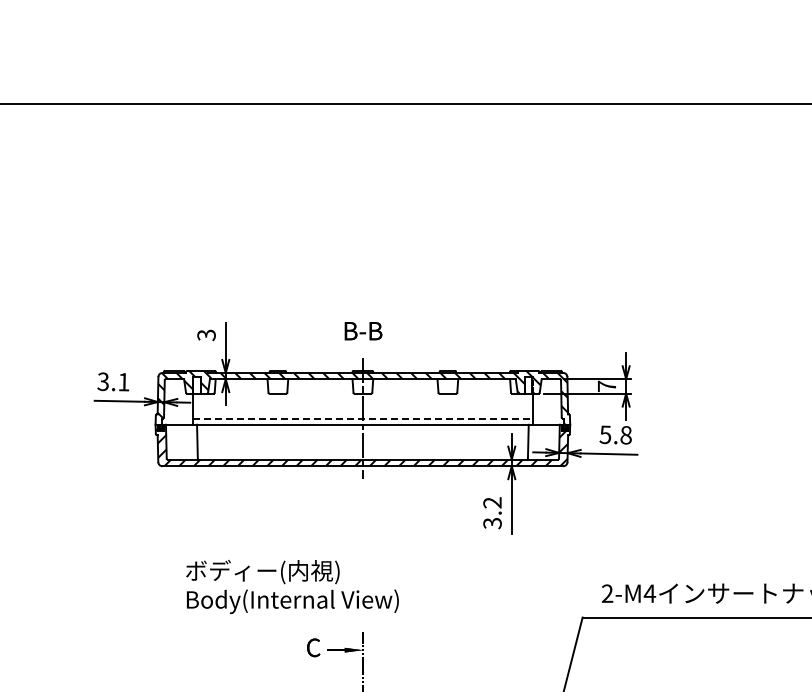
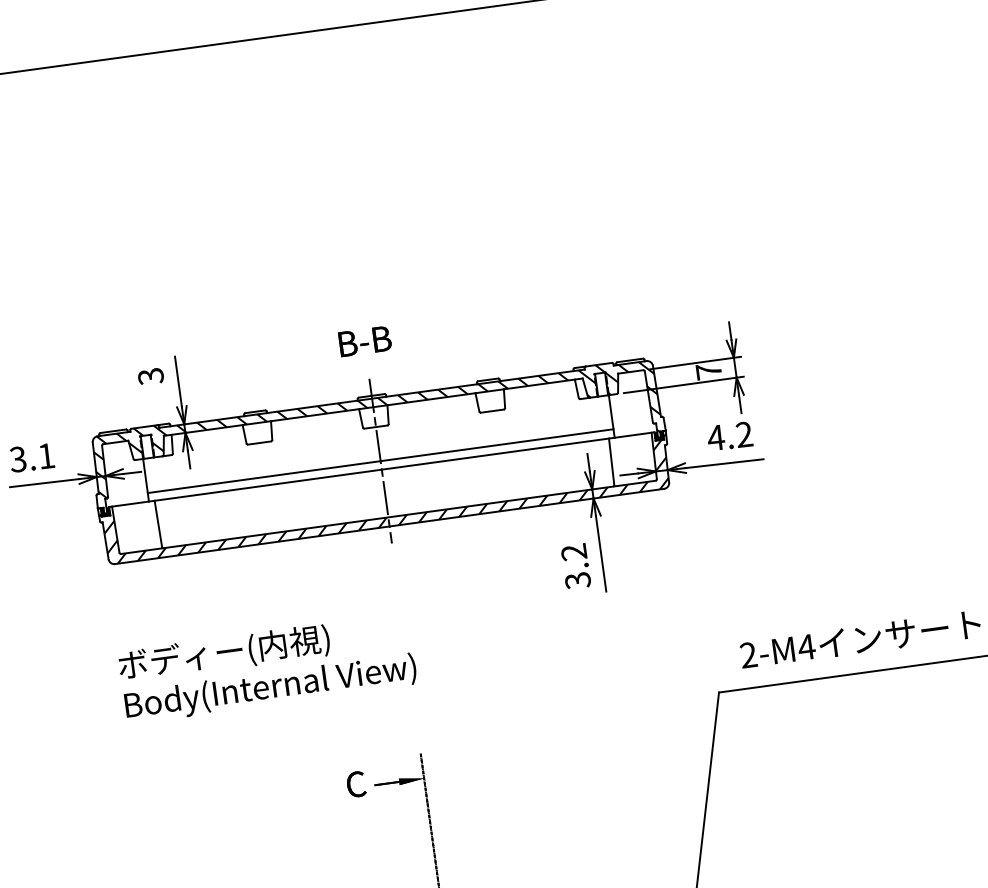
line: (362, 418) -> (380, 461), dashed -> solid
text: (615, 434) -> (729, 435), 5.8 -> 4.2
text: (292, 586) -> (267, 667), moved

